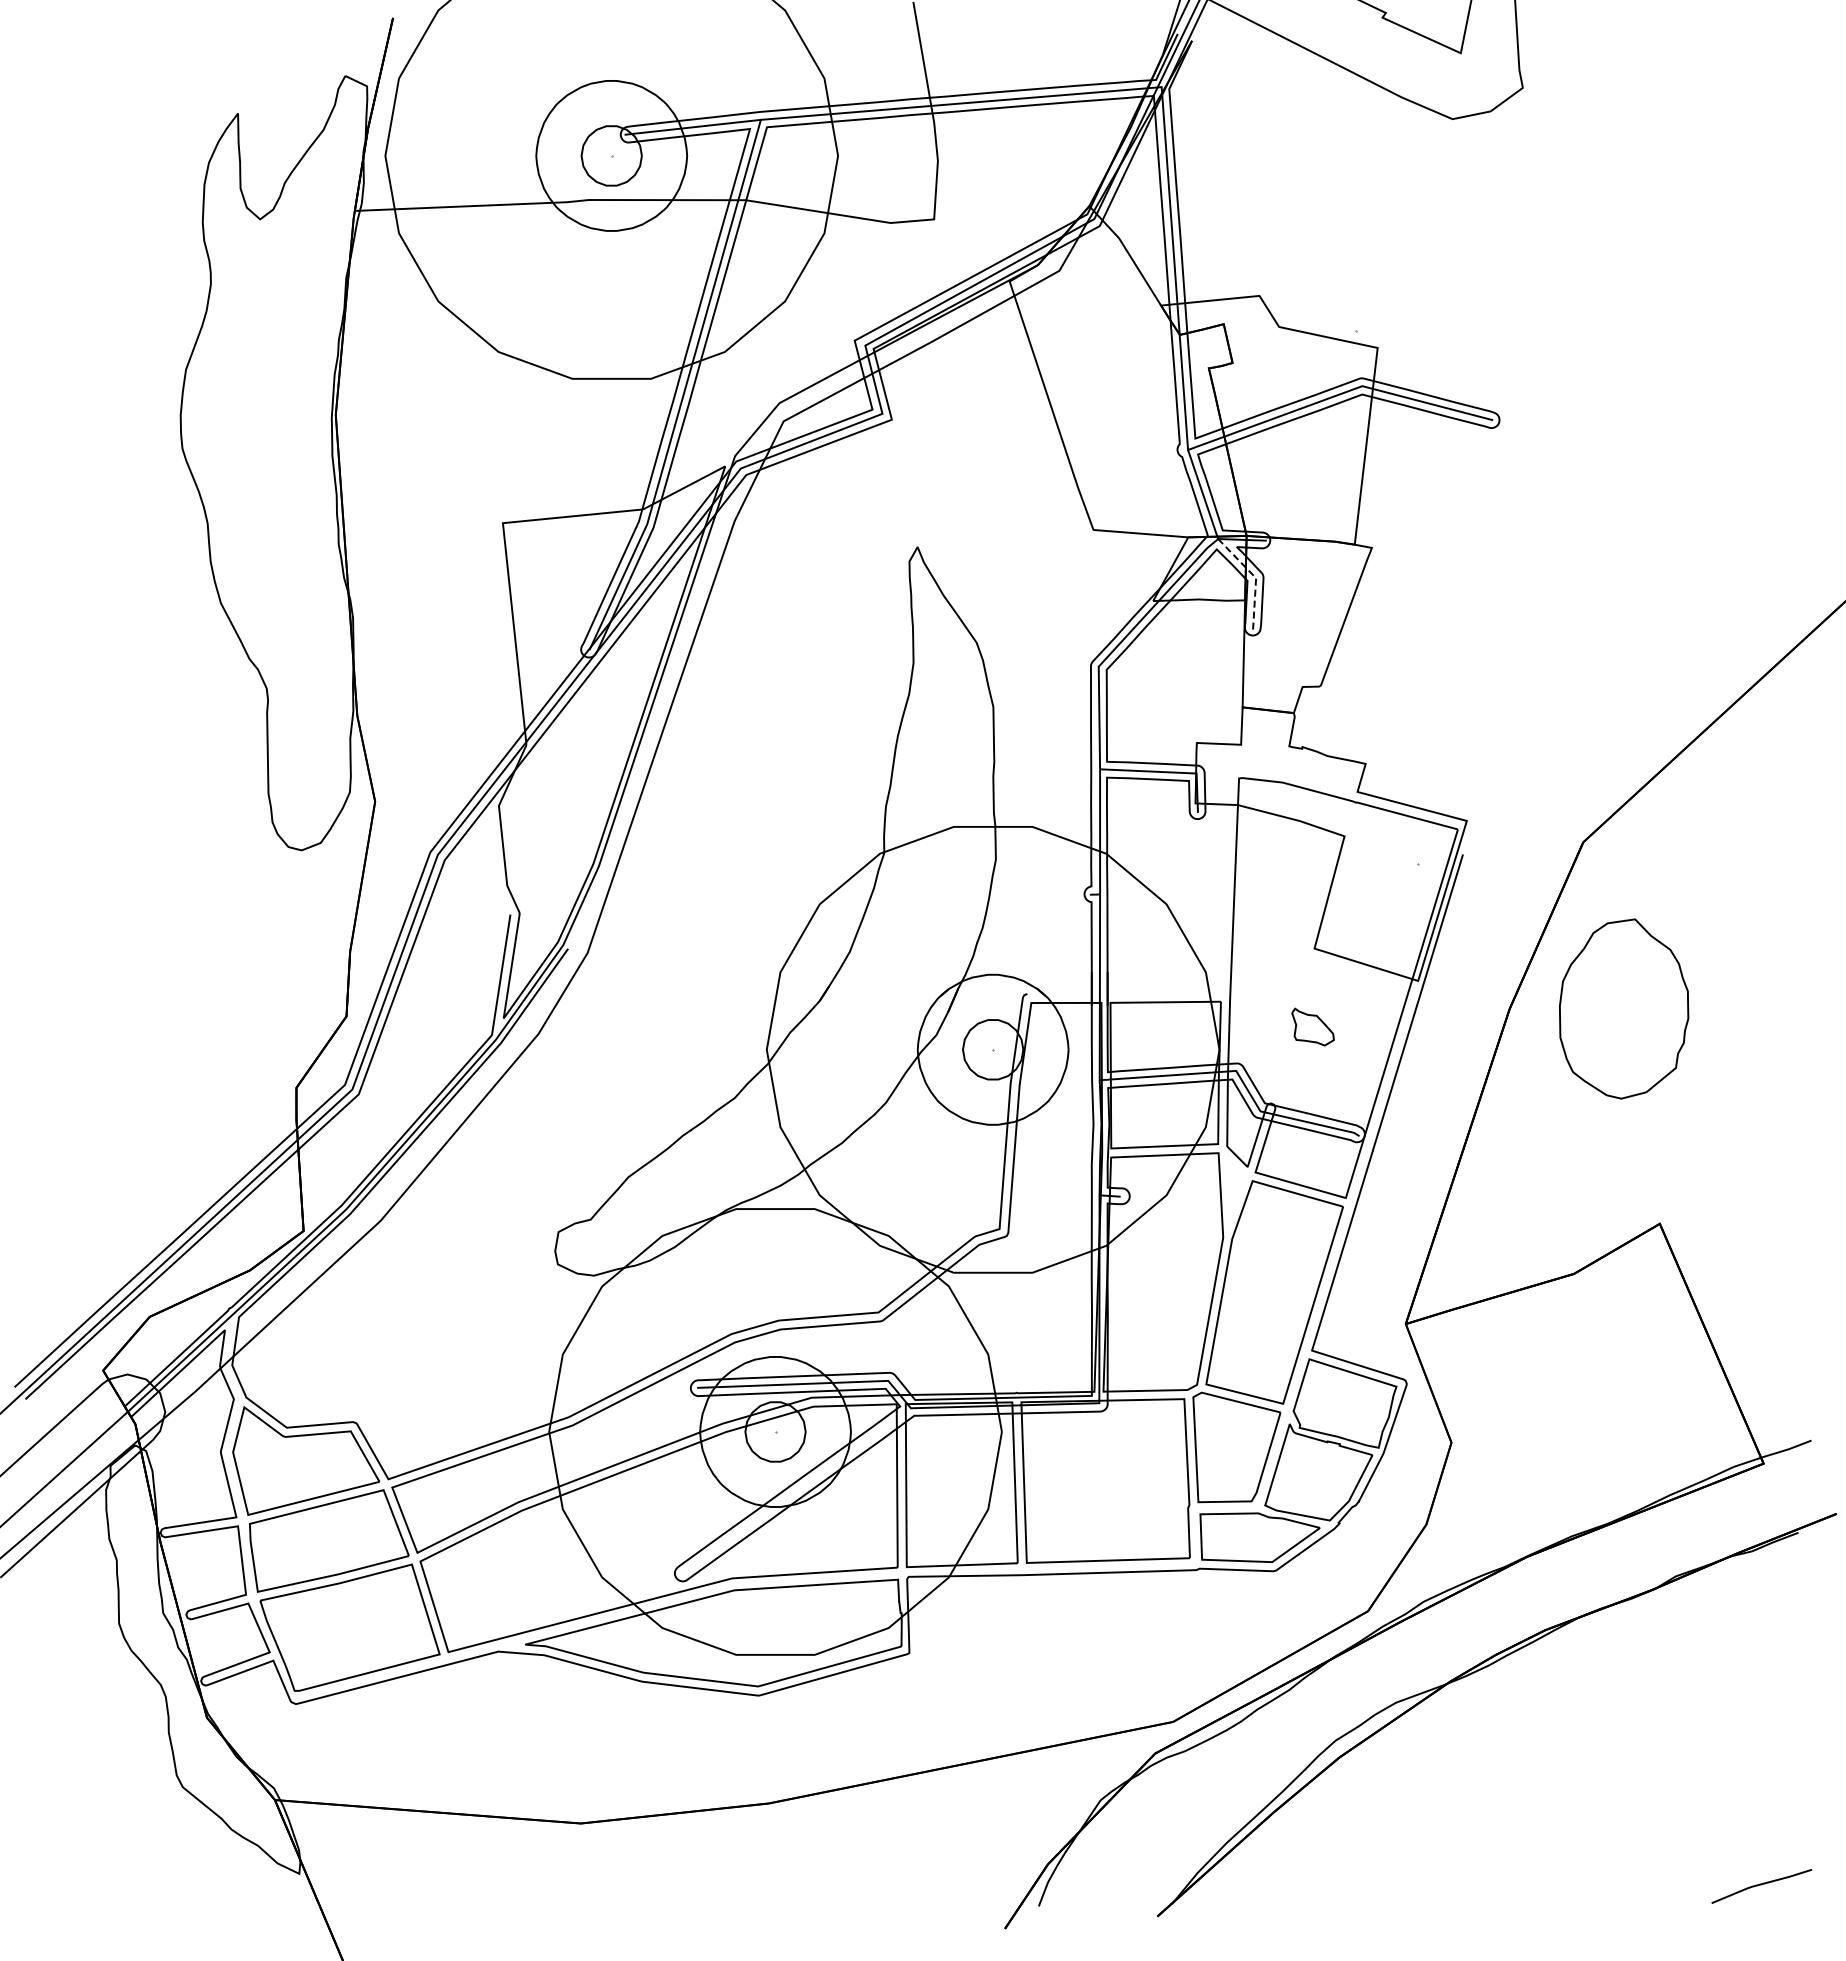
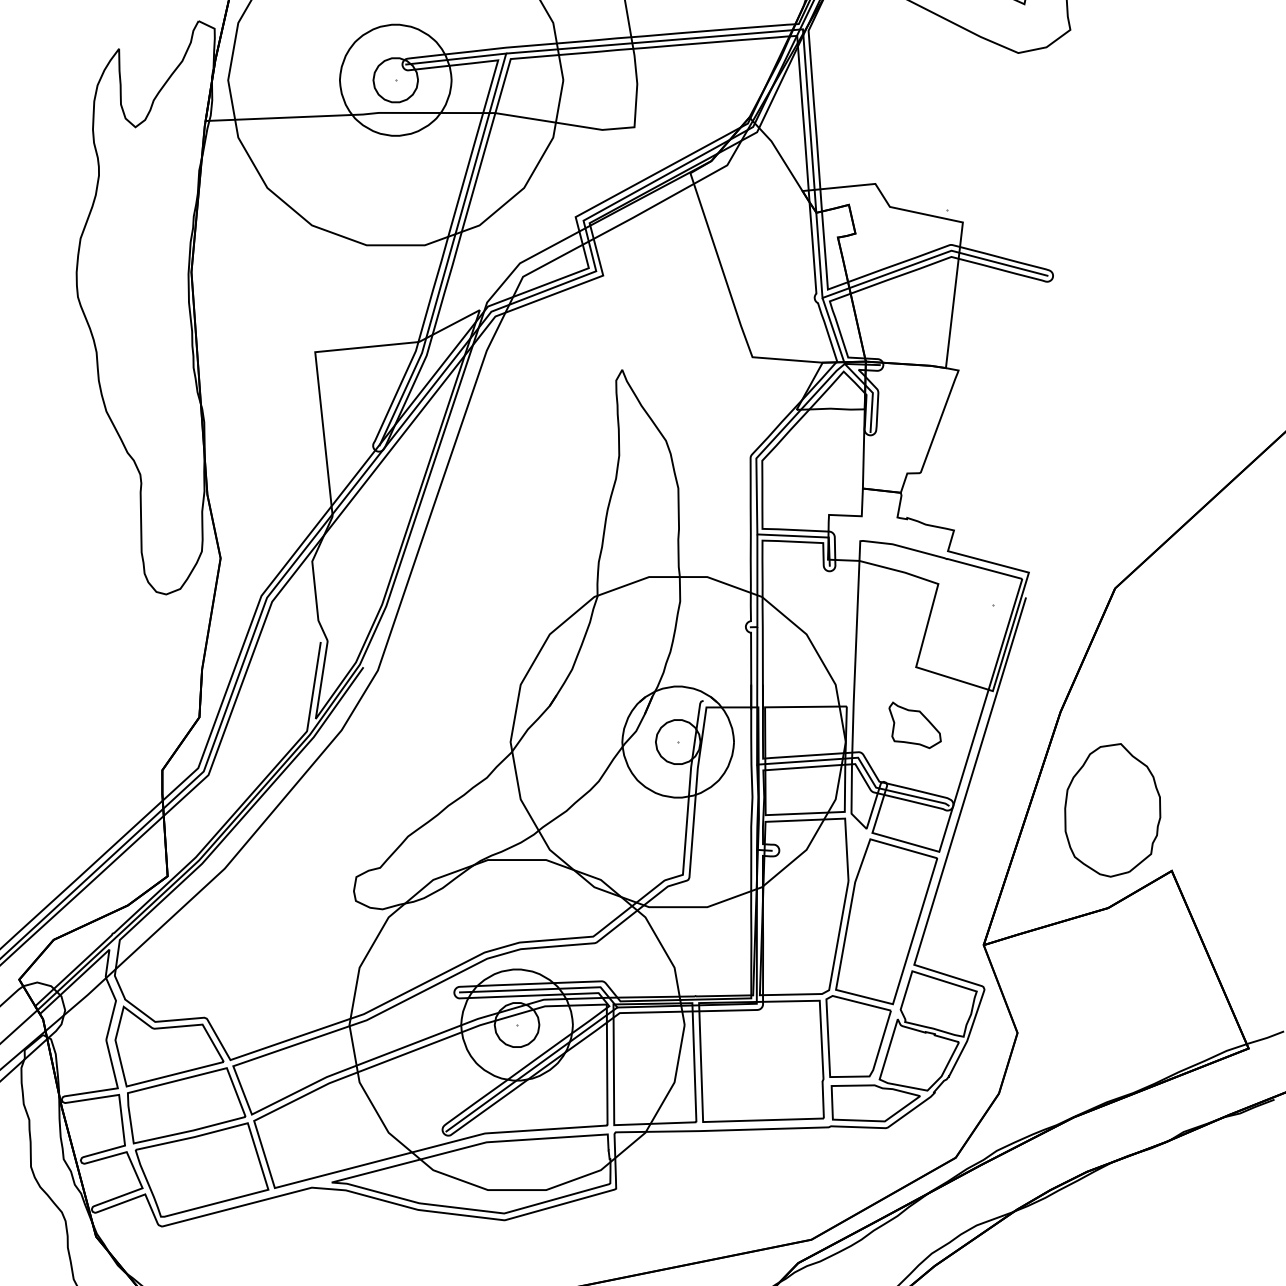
line: (1256, 578) -> (873, 393), dashed -> solid
part: (1624, 1008) -> (1113, 809), moved
part: (1312, 1026) -> (914, 724), size x1.67
line: (795, 1491) -> (531, 1069), added

